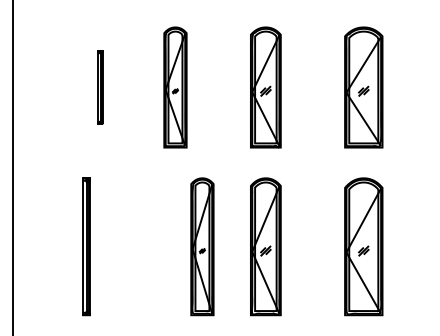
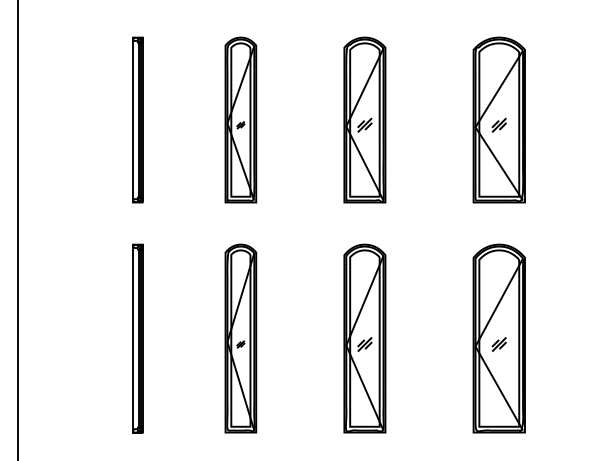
part: (100, 87) -> (137, 119), size x1.67
part: (86, 246) -> (137, 338), moved
part: (202, 246) -> (240, 338), moved

